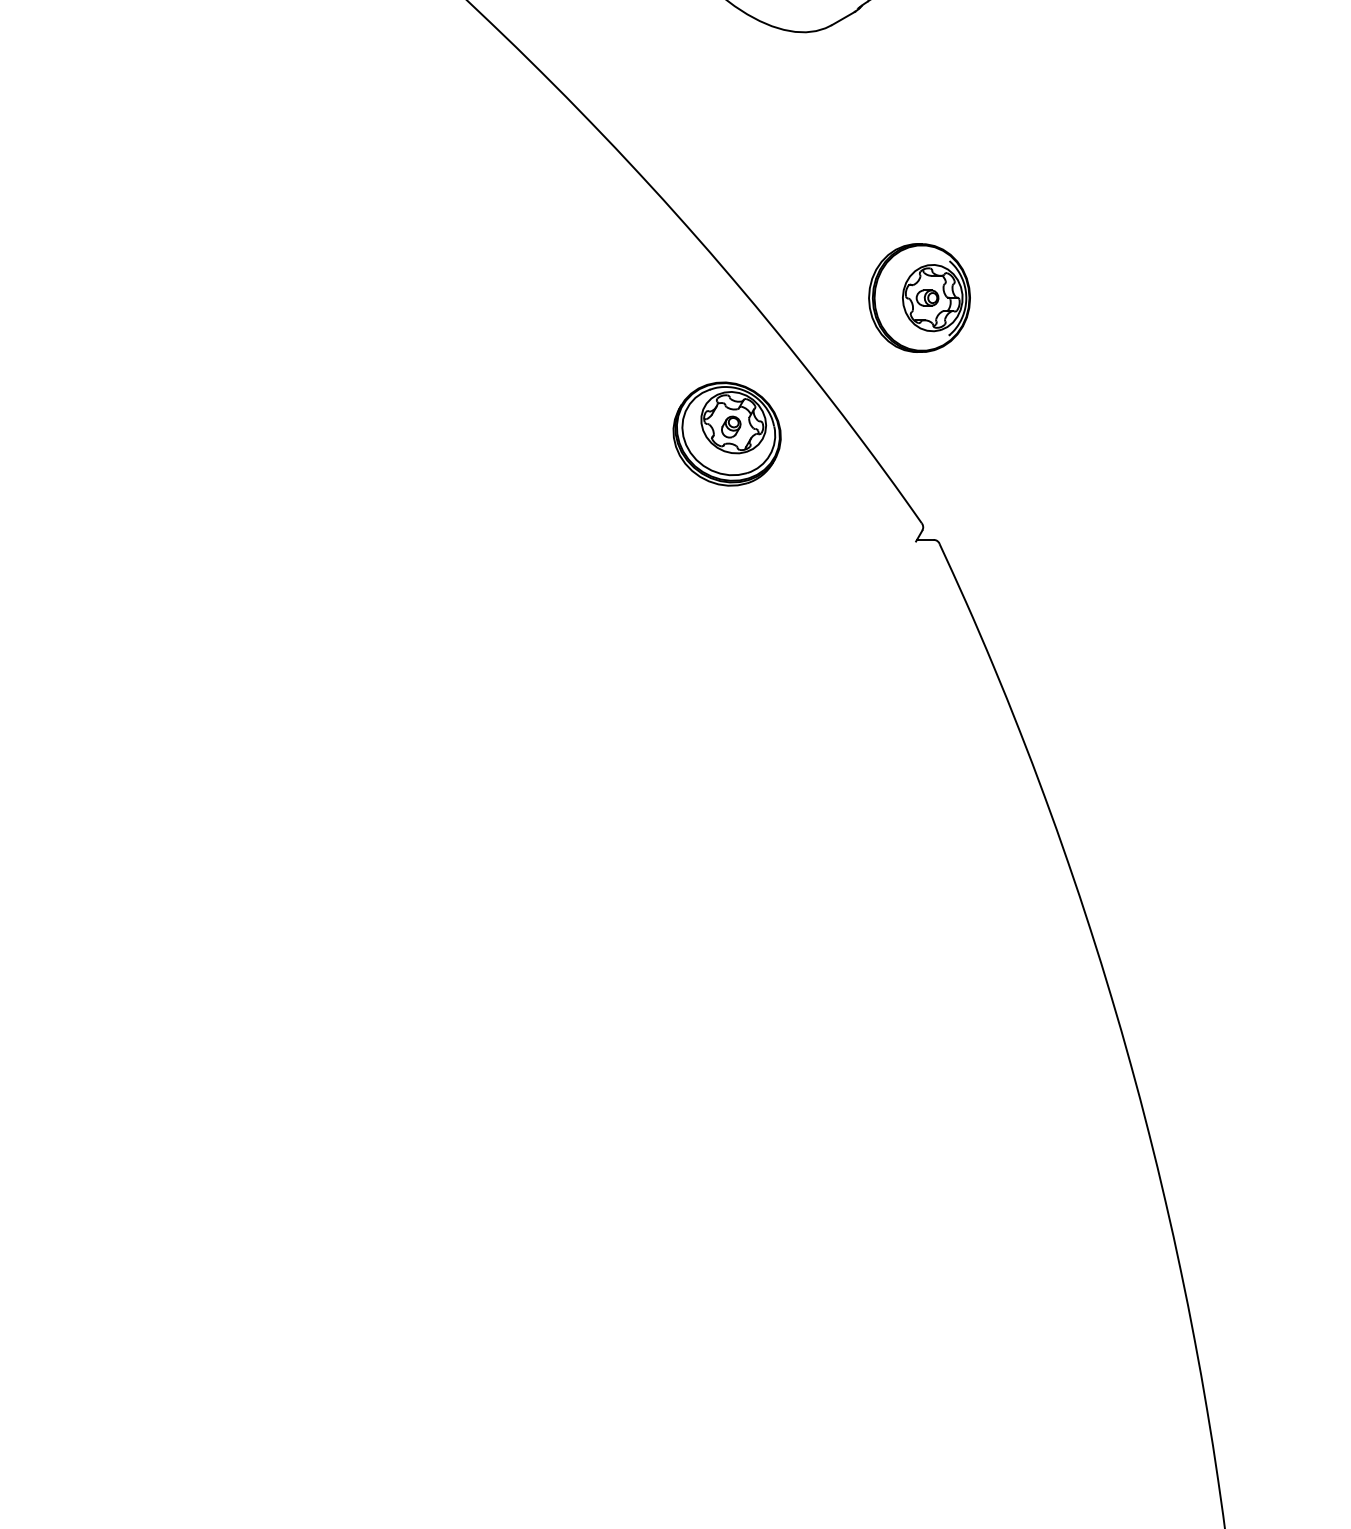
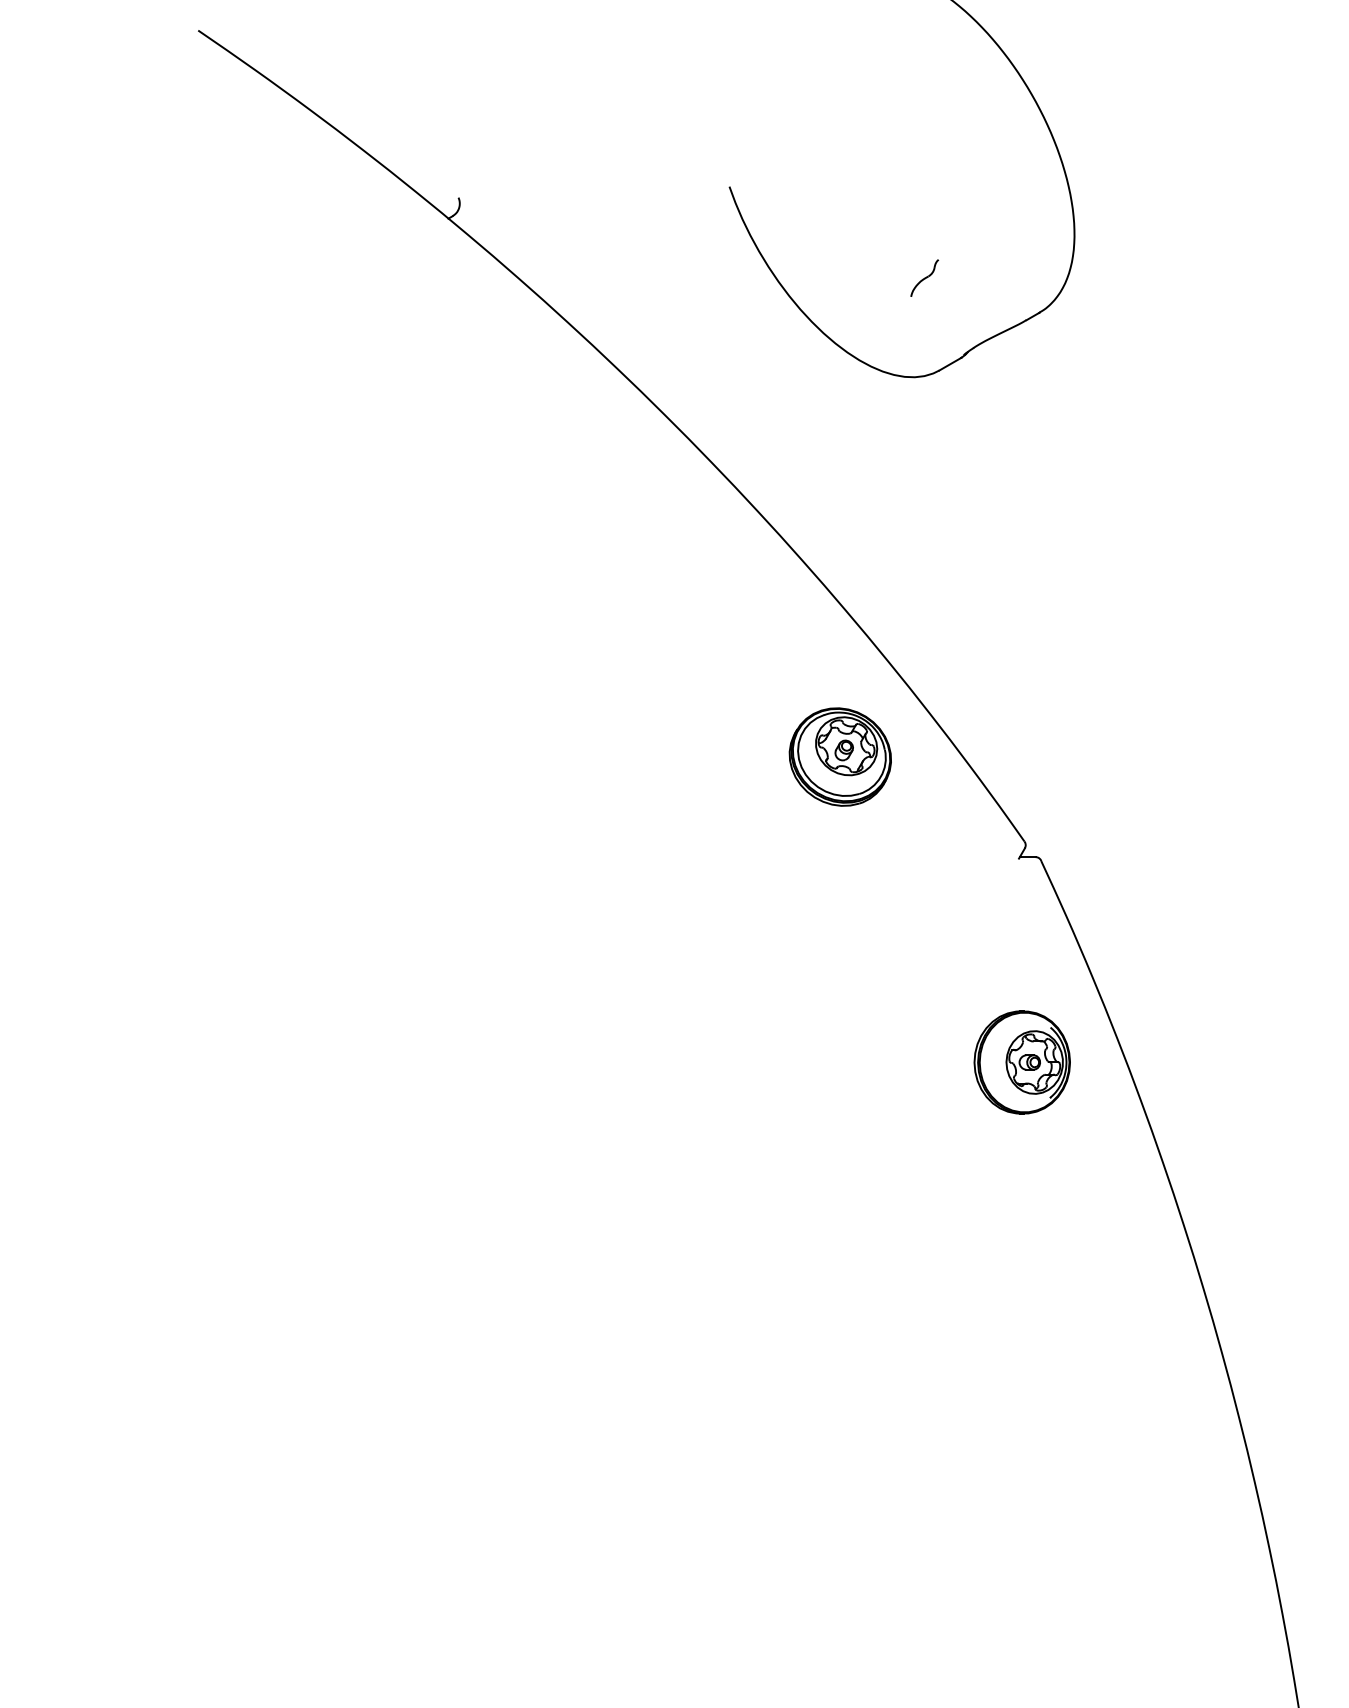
part: (918, 298) -> (1021, 1062), moved

